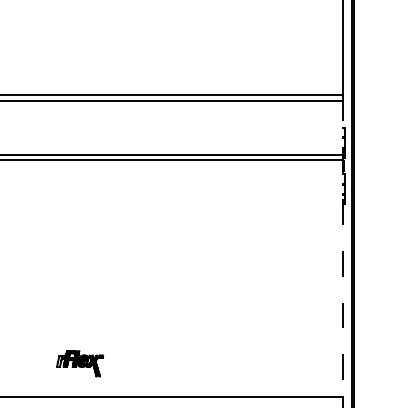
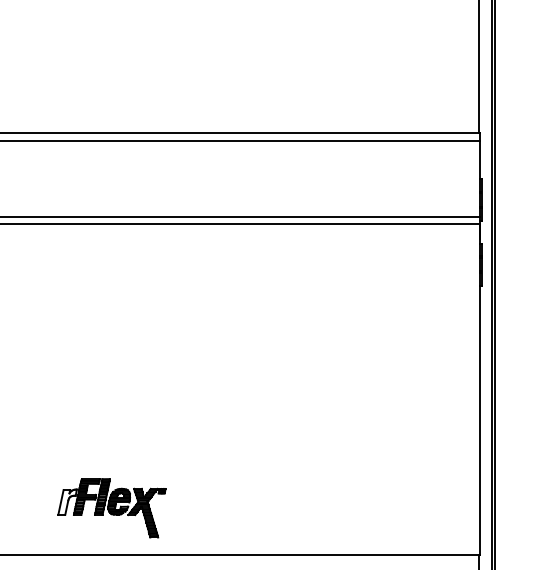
line: (343, 246) -> (479, 344), dashed -> solid
part: (79, 363) -> (111, 507), size x1.67

